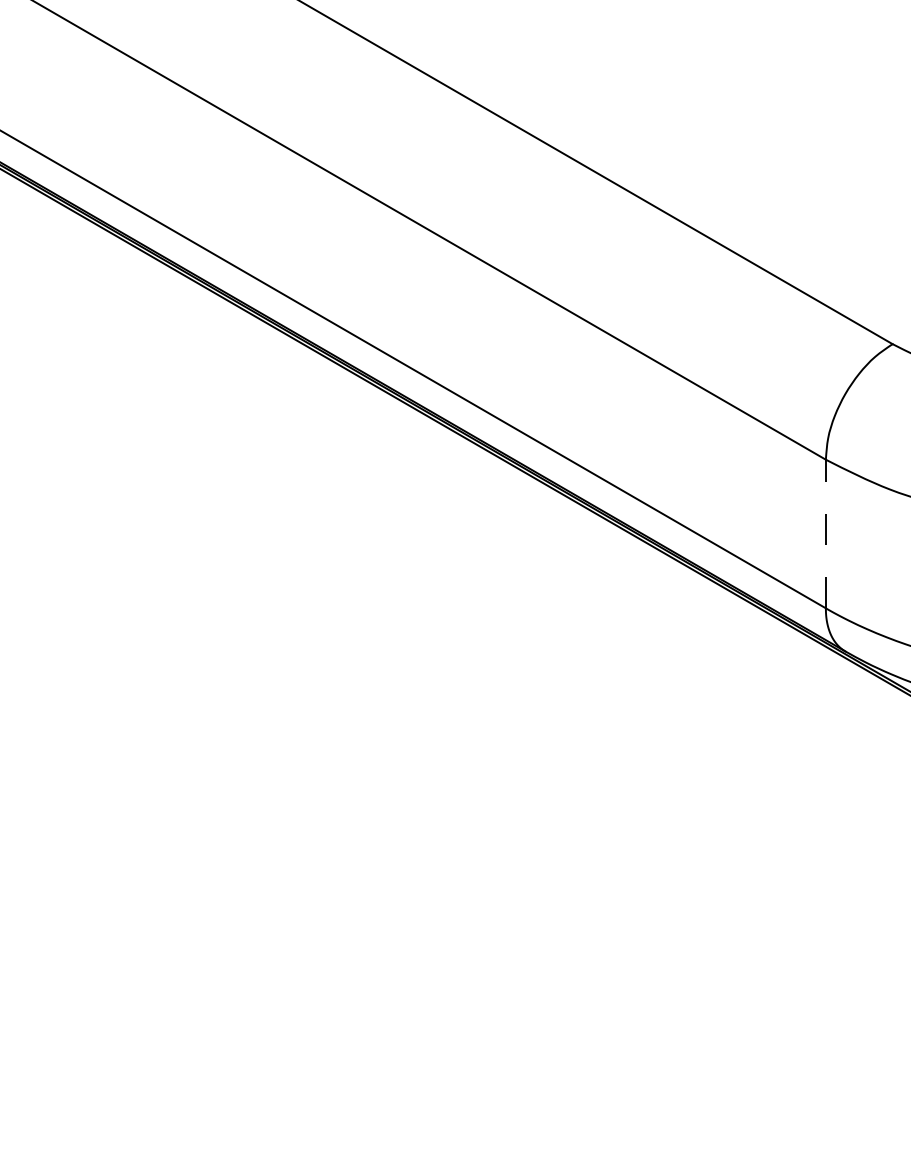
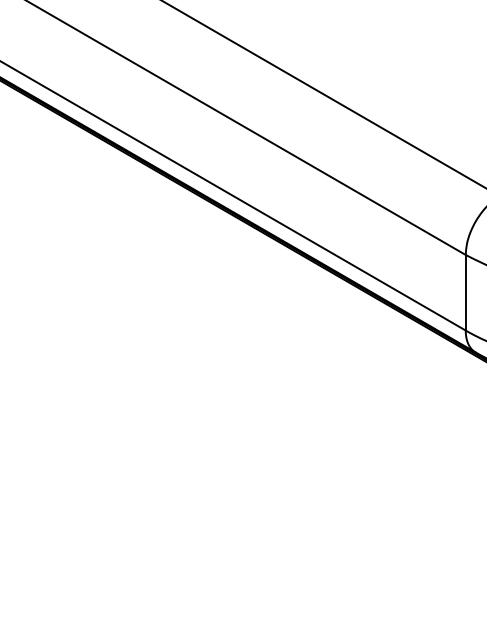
line: (825, 533) -> (465, 292), dashed -> solid

